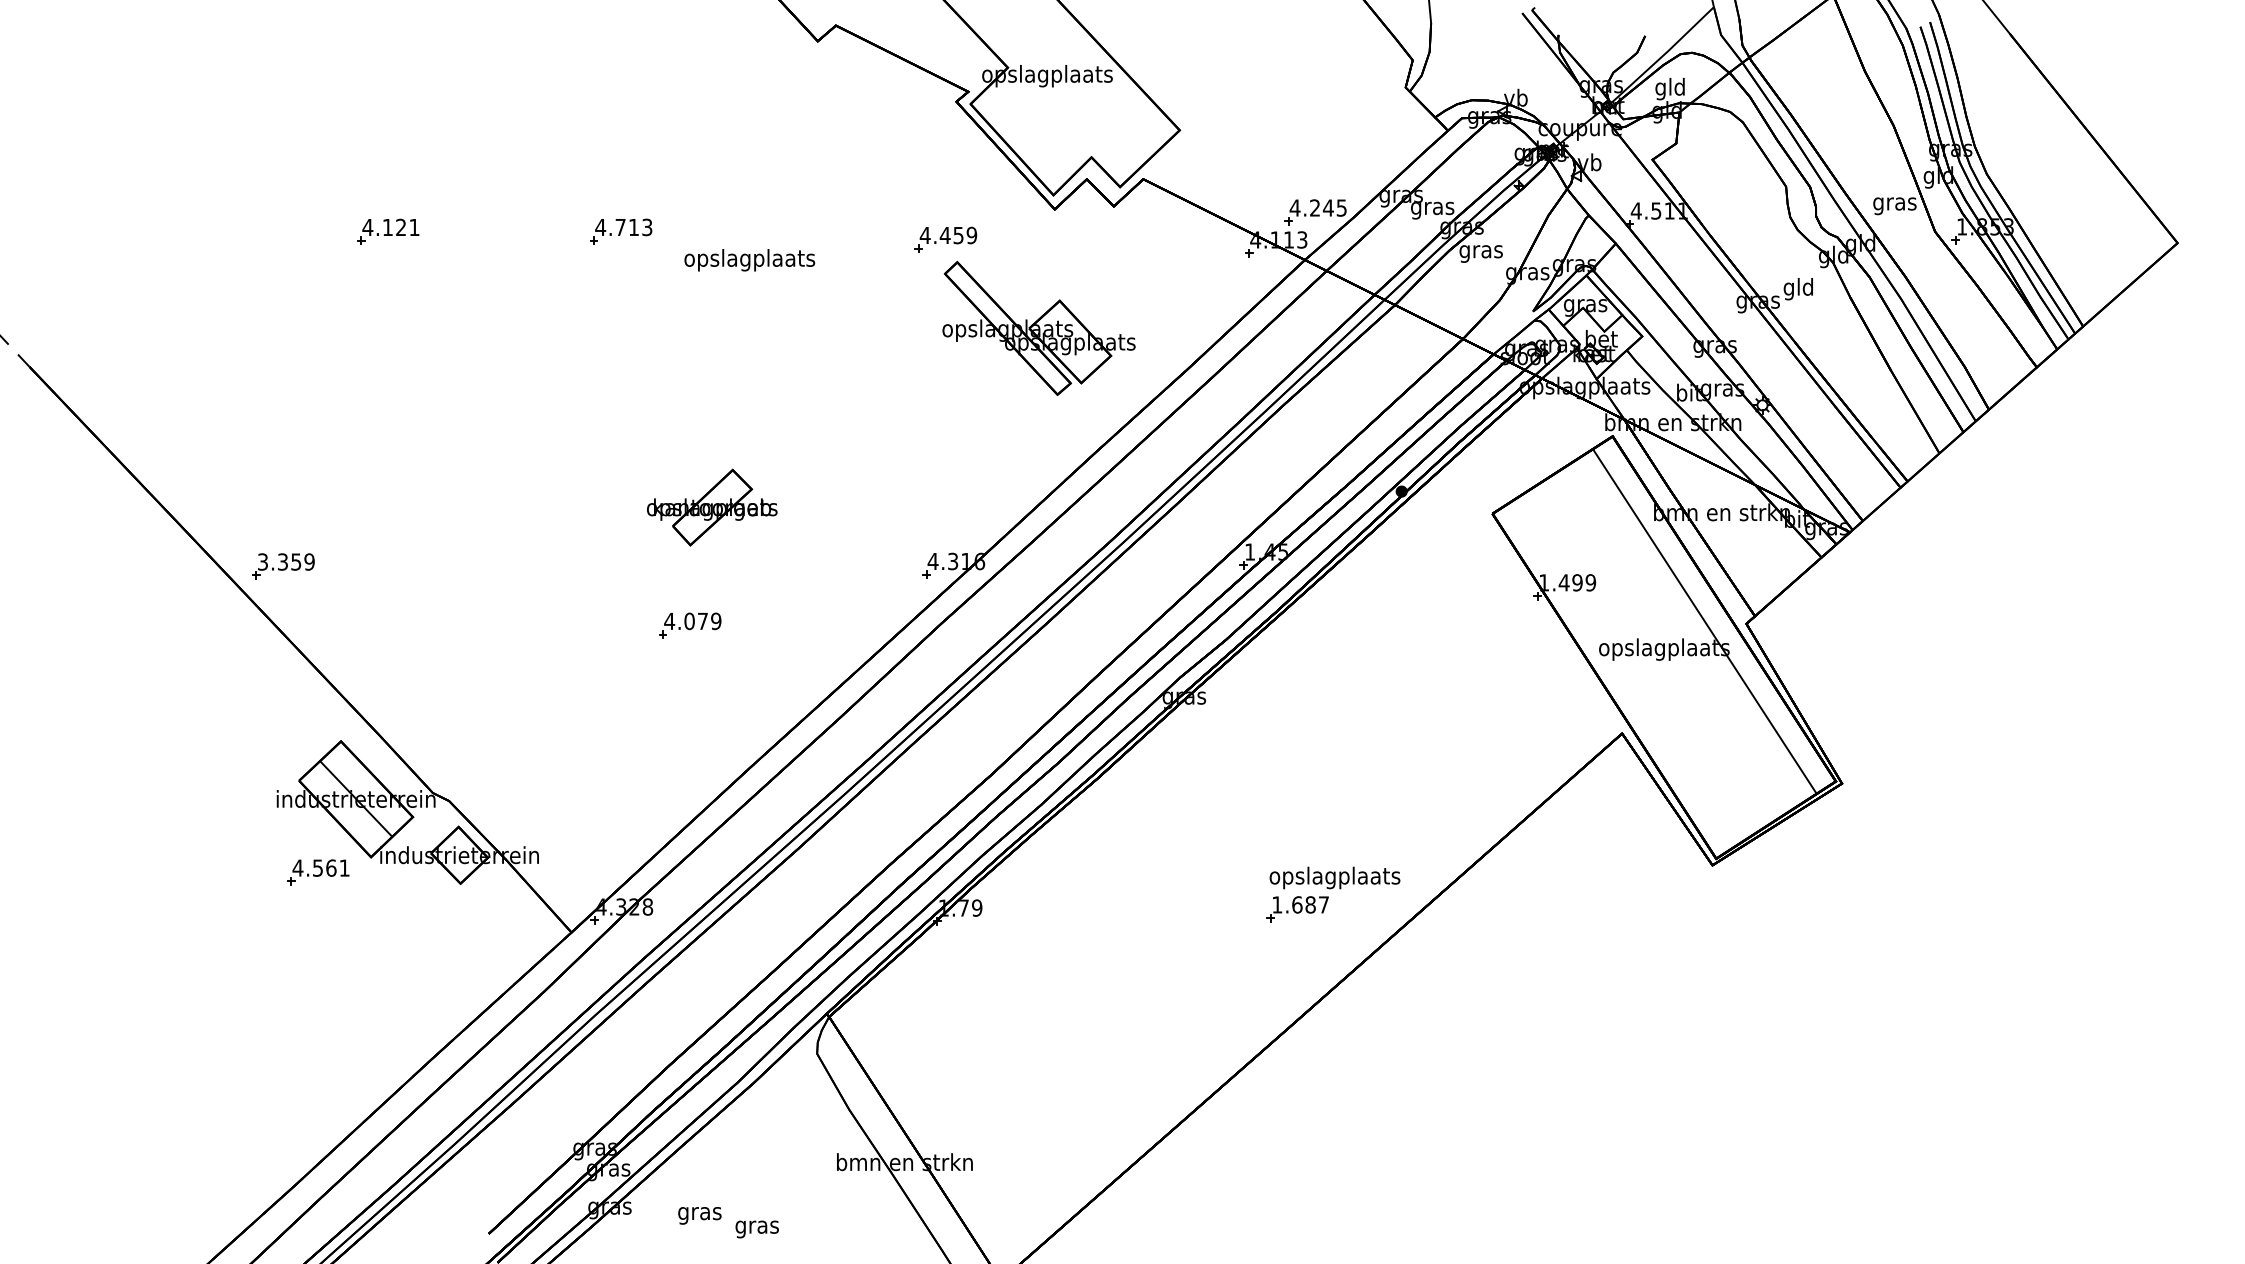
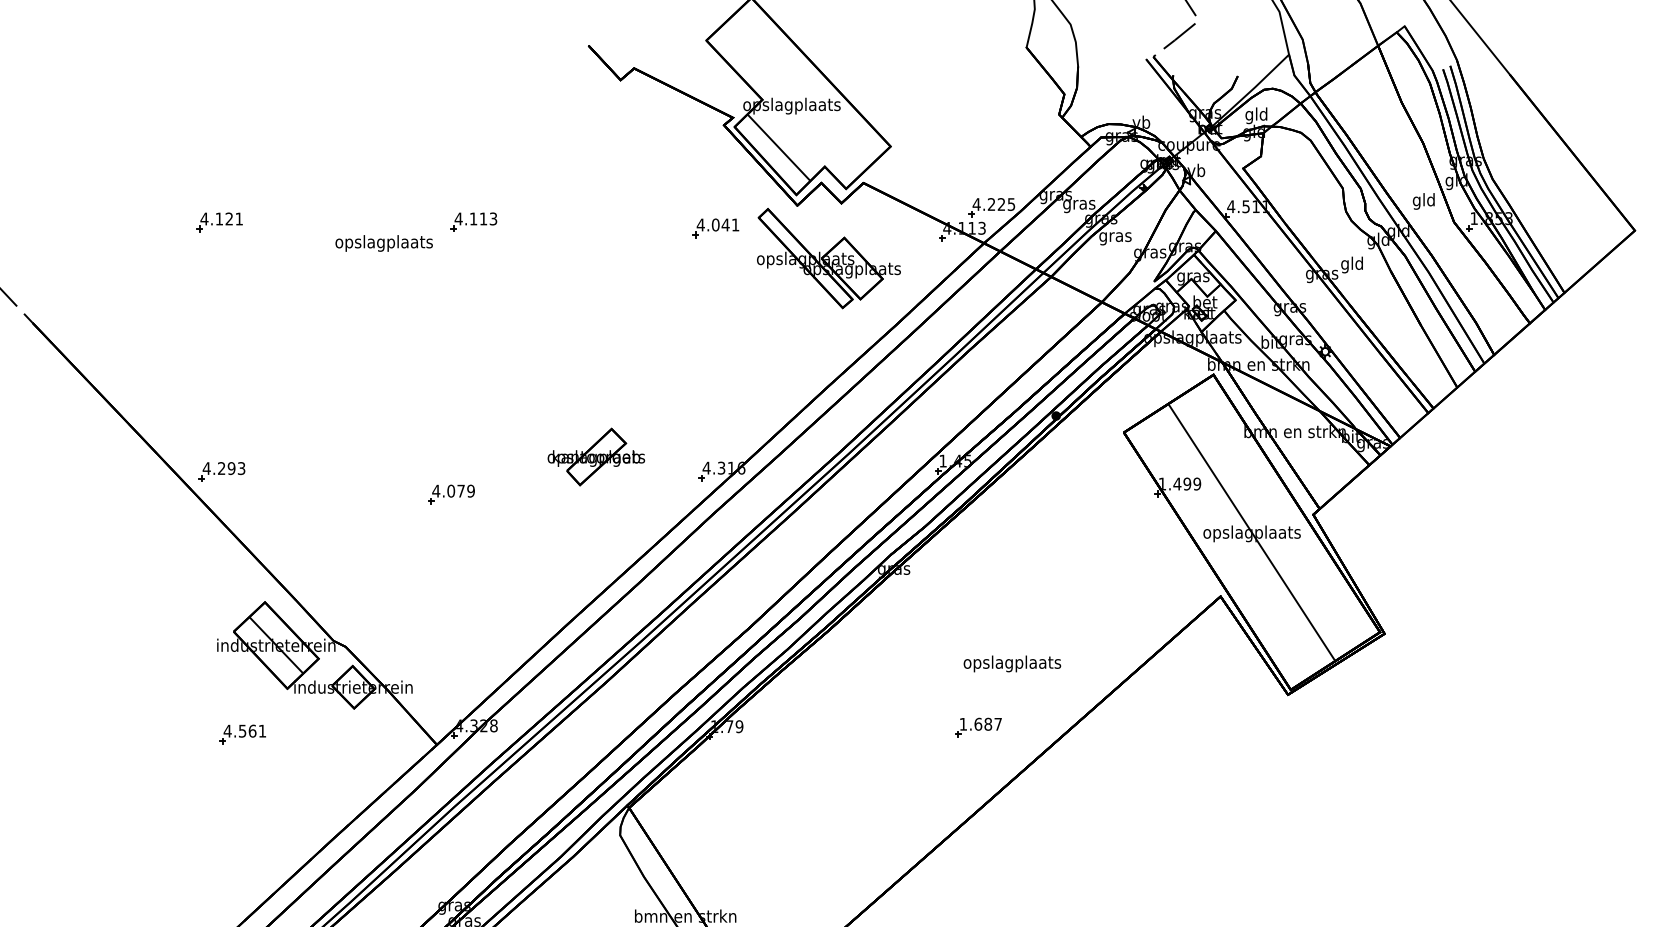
line: (1030, 131) -> (779, 147), added
text: (1894, 203) -> (1423, 201), gras -> gld
text: (1327, 207) -> (1000, 204), 4.245 -> 4.225
text: (620, 227) -> (473, 219), 4.713 -> 4.113
part: (388, 231) -> (219, 222), moved
text: (958, 235) -> (725, 224), 4.459 -> 4.041
text: (749, 260) -> (383, 243), moved
part: (1038, 328) -> (828, 258), moved
part: (712, 507) -> (596, 456), moved
text: (285, 561) -> (223, 468), 3.359 -> 4.293
line: (1704, 621) -> (1251, 532), moved
part: (690, 625) -> (451, 494), moved
part: (318, 872) -> (243, 734), moved
text: (1334, 877) -> (1012, 663), moved

